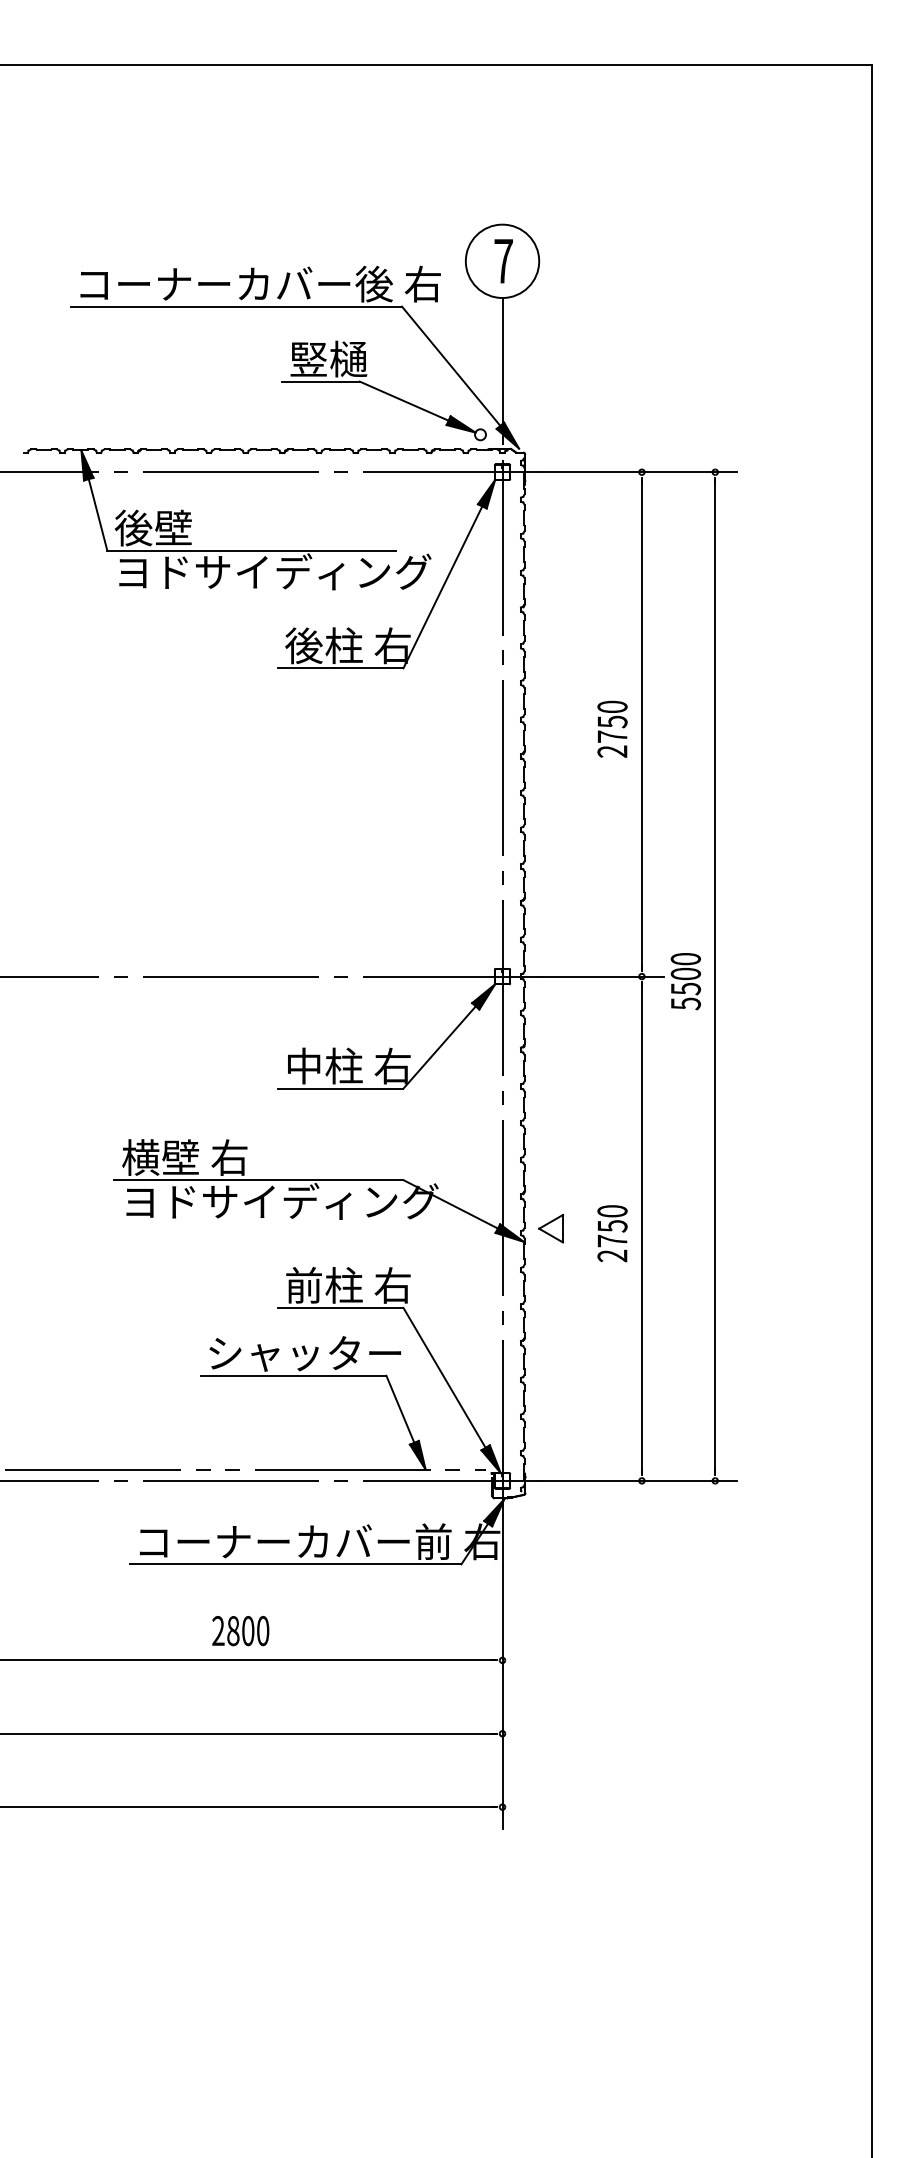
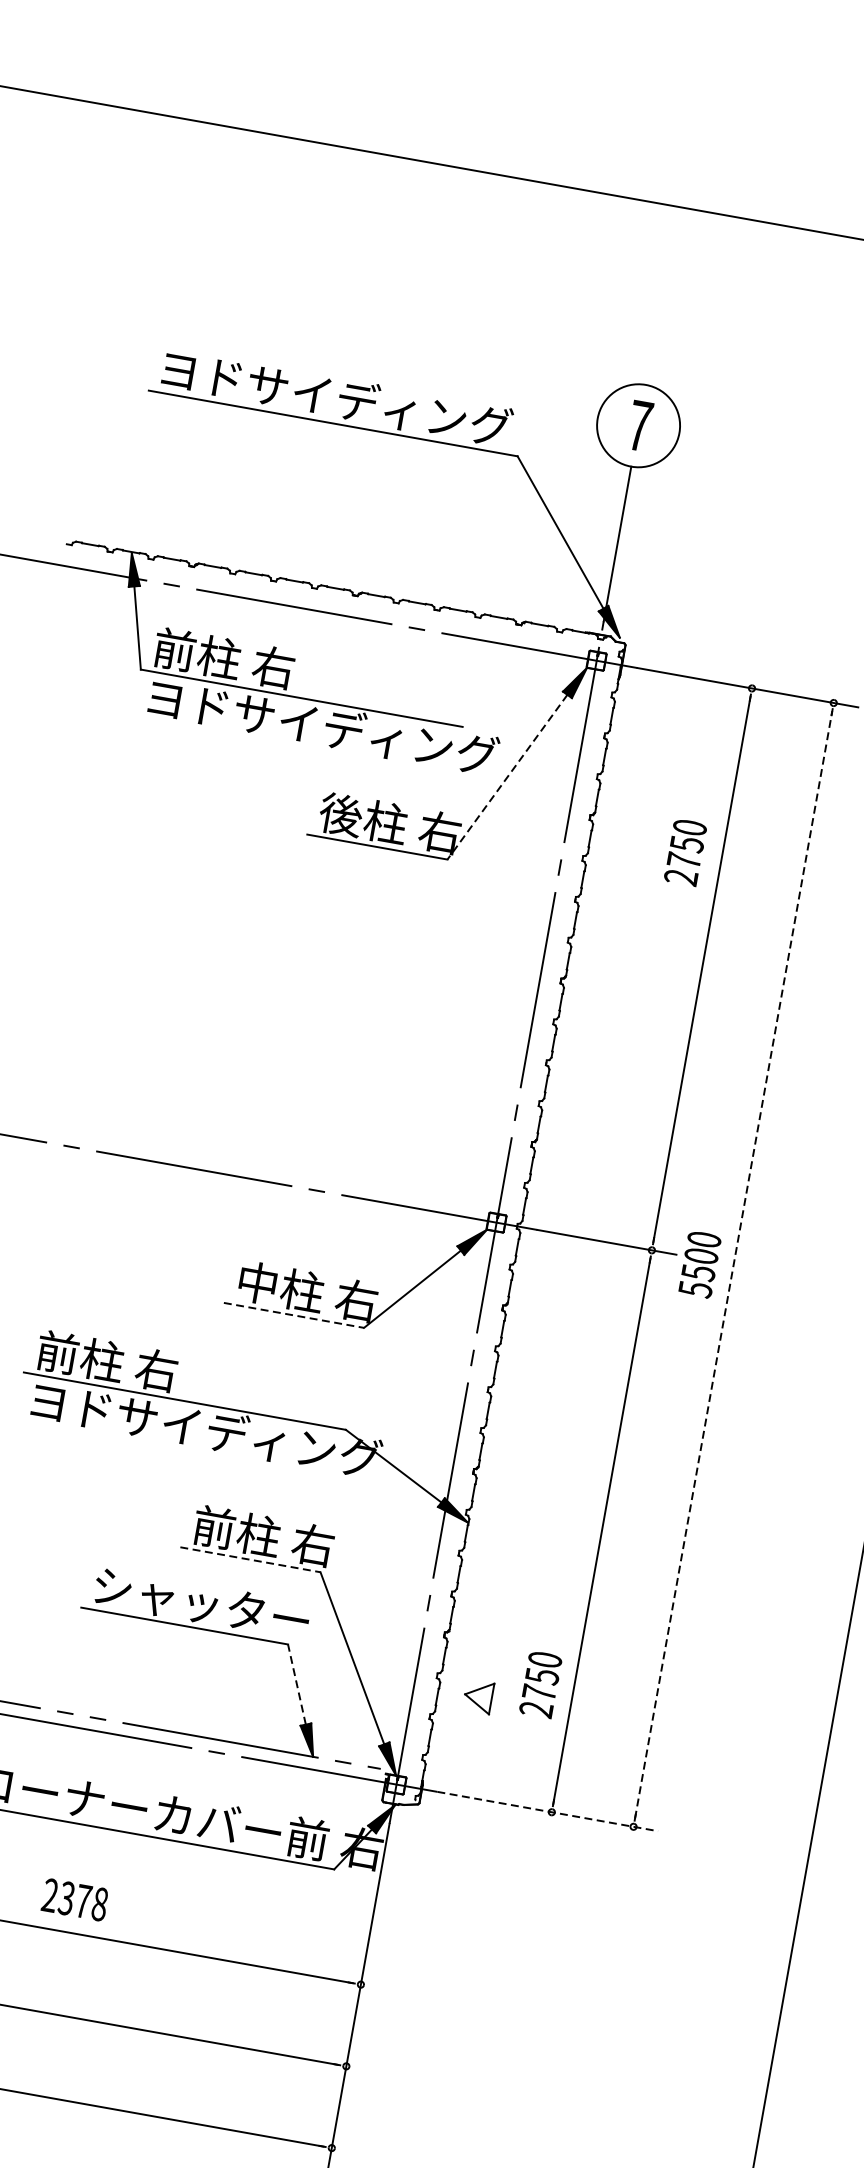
text: (260, 283) -> (364, 402), コーナーカバー後 右 -> ヨドサイディング
part: (383, 390) -> (480, 546), removed
text: (177, 527) -> (223, 657), 後壁 -> 前柱 右
line: (442, 587) -> (506, 777), solid -> dashed
text: (612, 728) -> (685, 851), moved
line: (715, 976) -> (733, 1264), solid -> dashed
line: (340, 1088) -> (293, 1315), solid -> dashed
text: (160, 1157) -> (79, 1356), 横壁 右 -> 前柱 右
part: (551, 1228) -> (478, 1696), moved
text: (612, 1233) -> (540, 1684), moved
line: (340, 1307) -> (250, 1559), solid -> dashed
line: (400, 1408) -> (297, 1683), solid -> dashed
line: (638, 1480) -> (548, 1811), solid -> dashed
text: (248, 1631) -> (83, 1901), 2800 -> 2378

